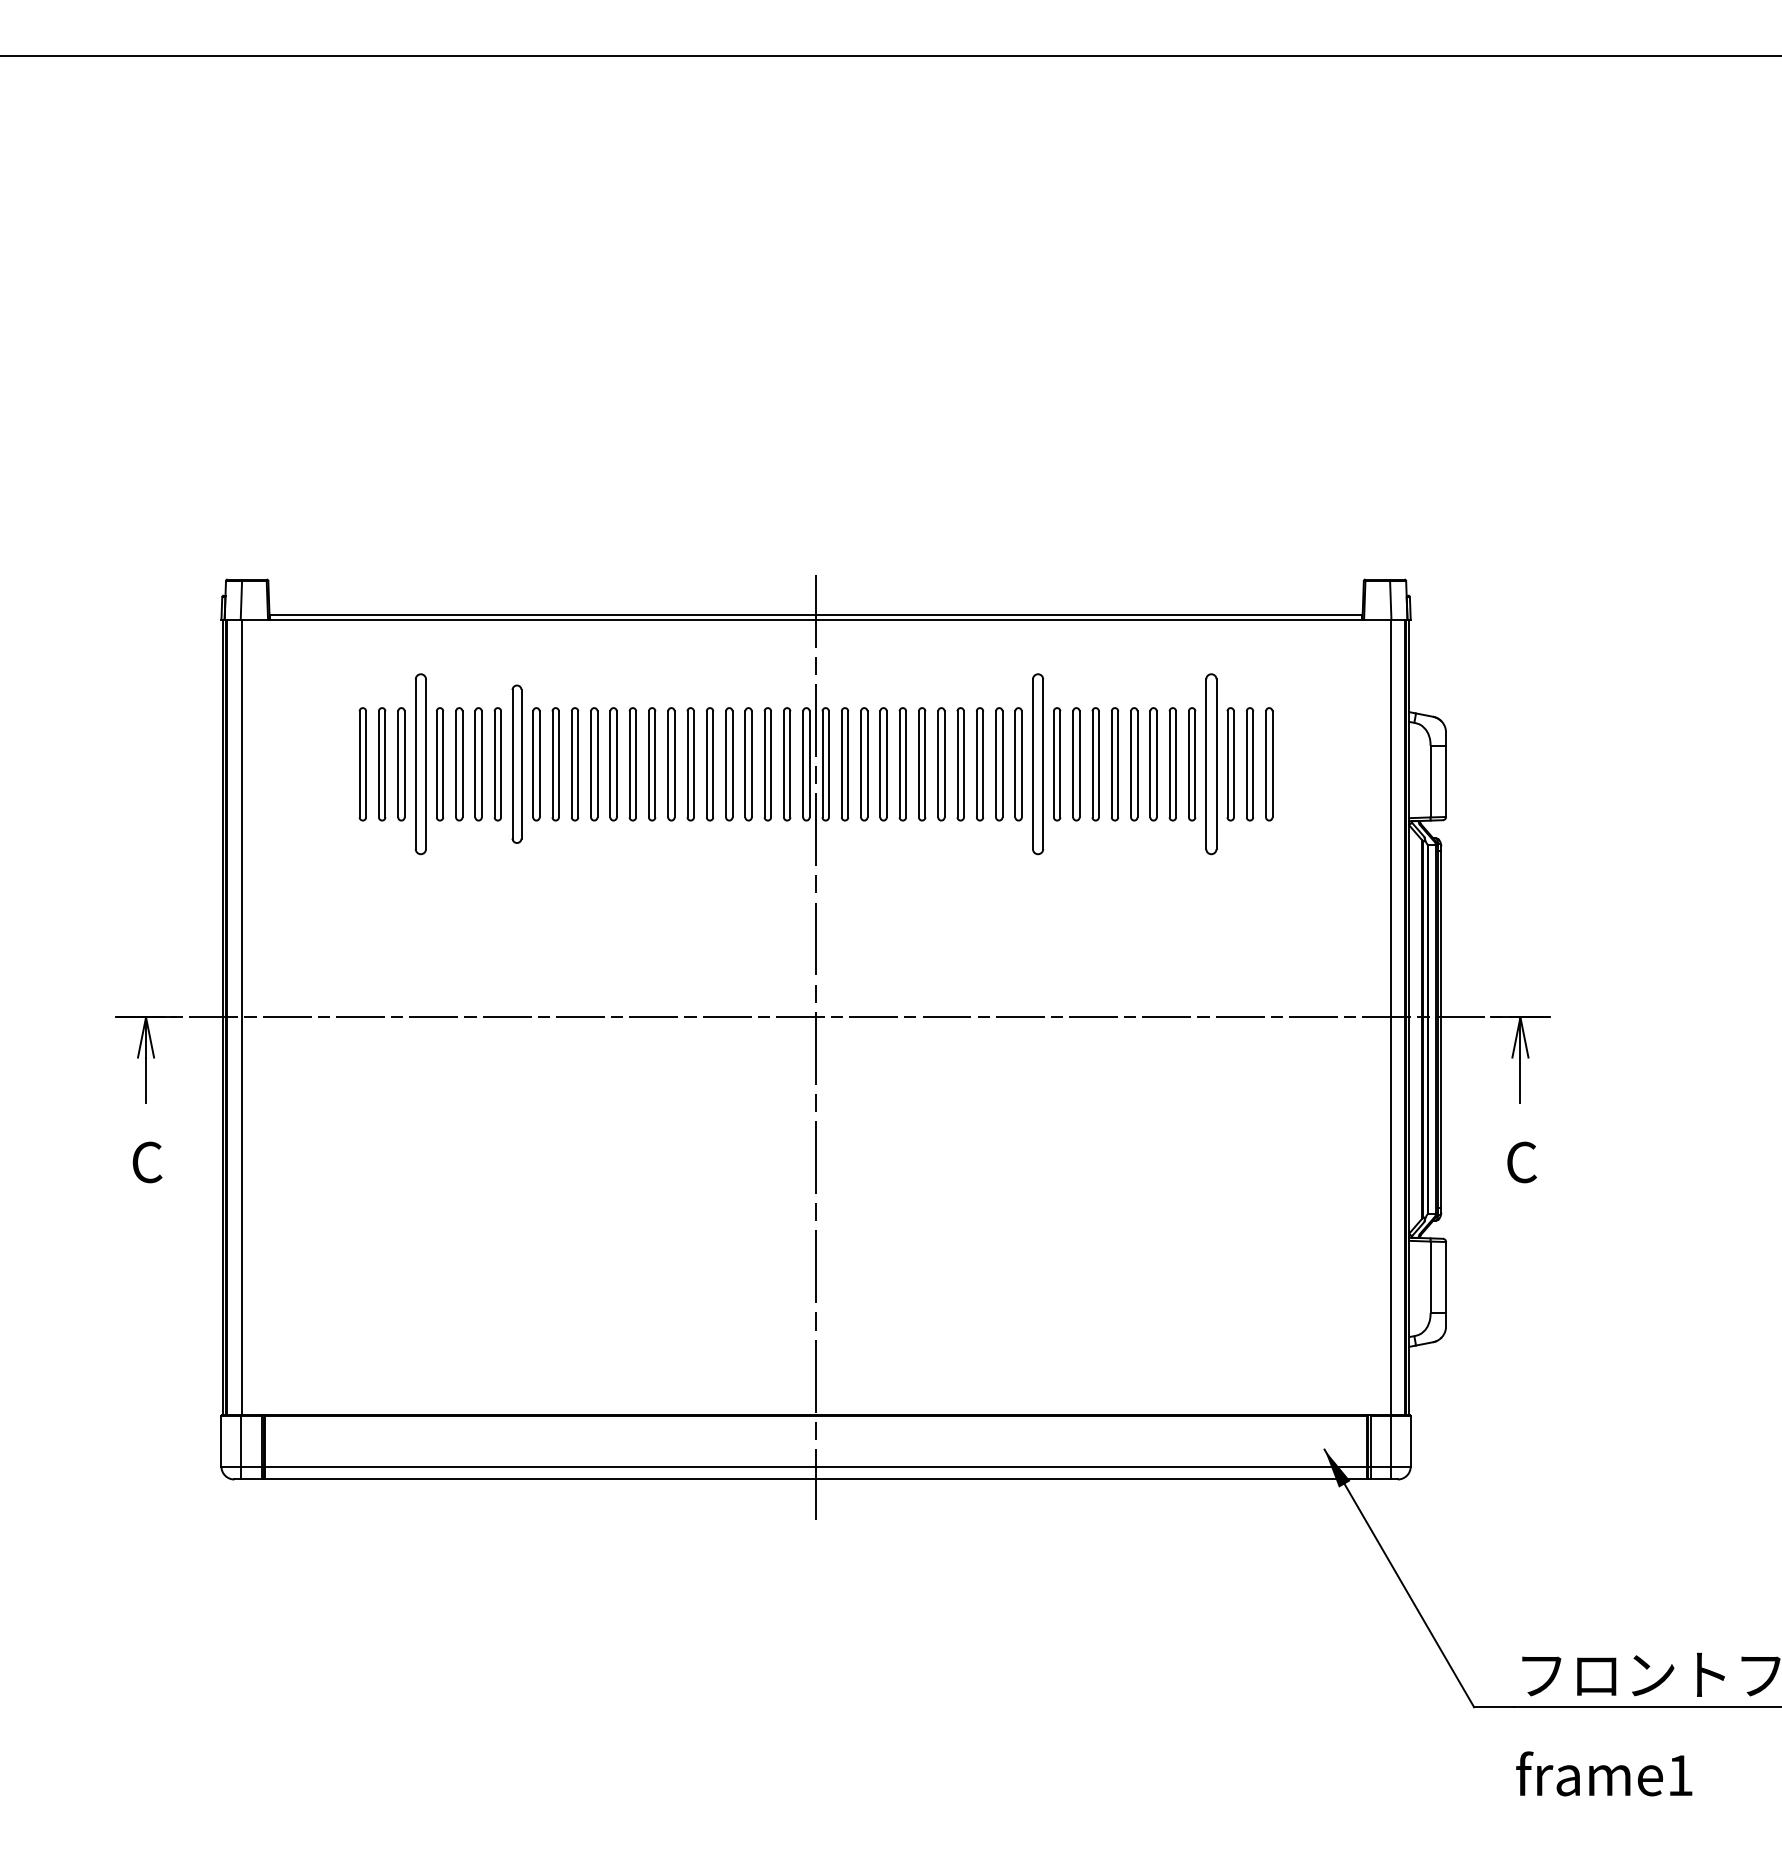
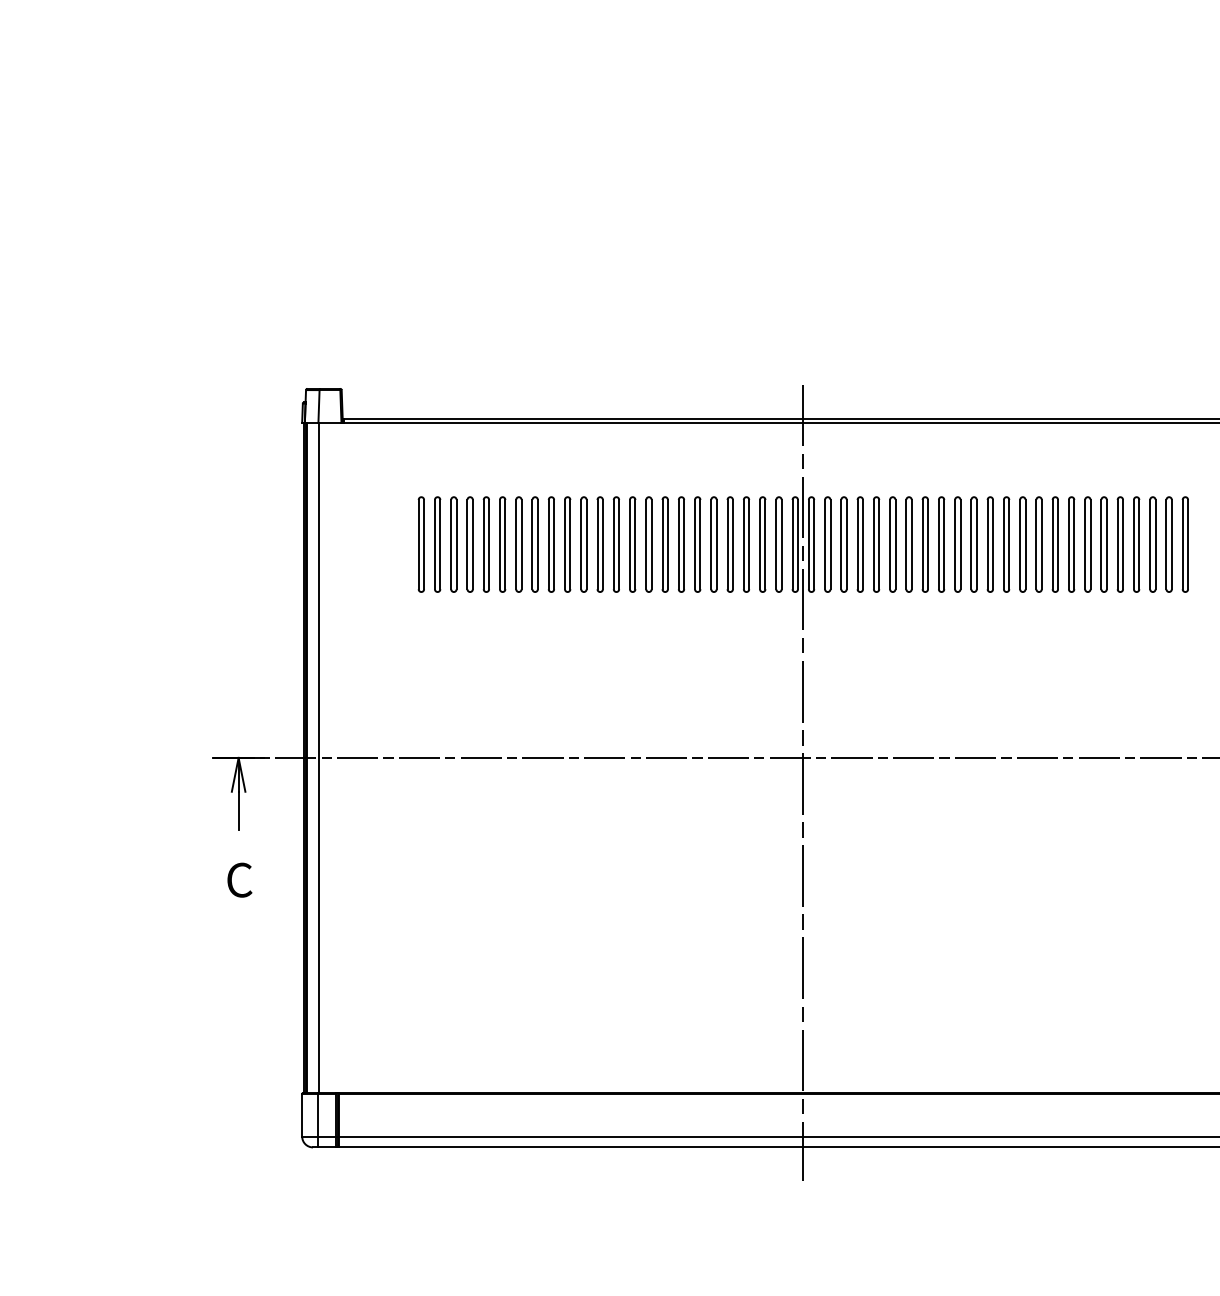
part: (420, 764) -> (469, 544), size x0.62
part: (517, 764) -> (551, 544), size x0.71
part: (1037, 764) -> (990, 544), size x0.62
part: (1211, 764) -> (1136, 544), size x0.62

